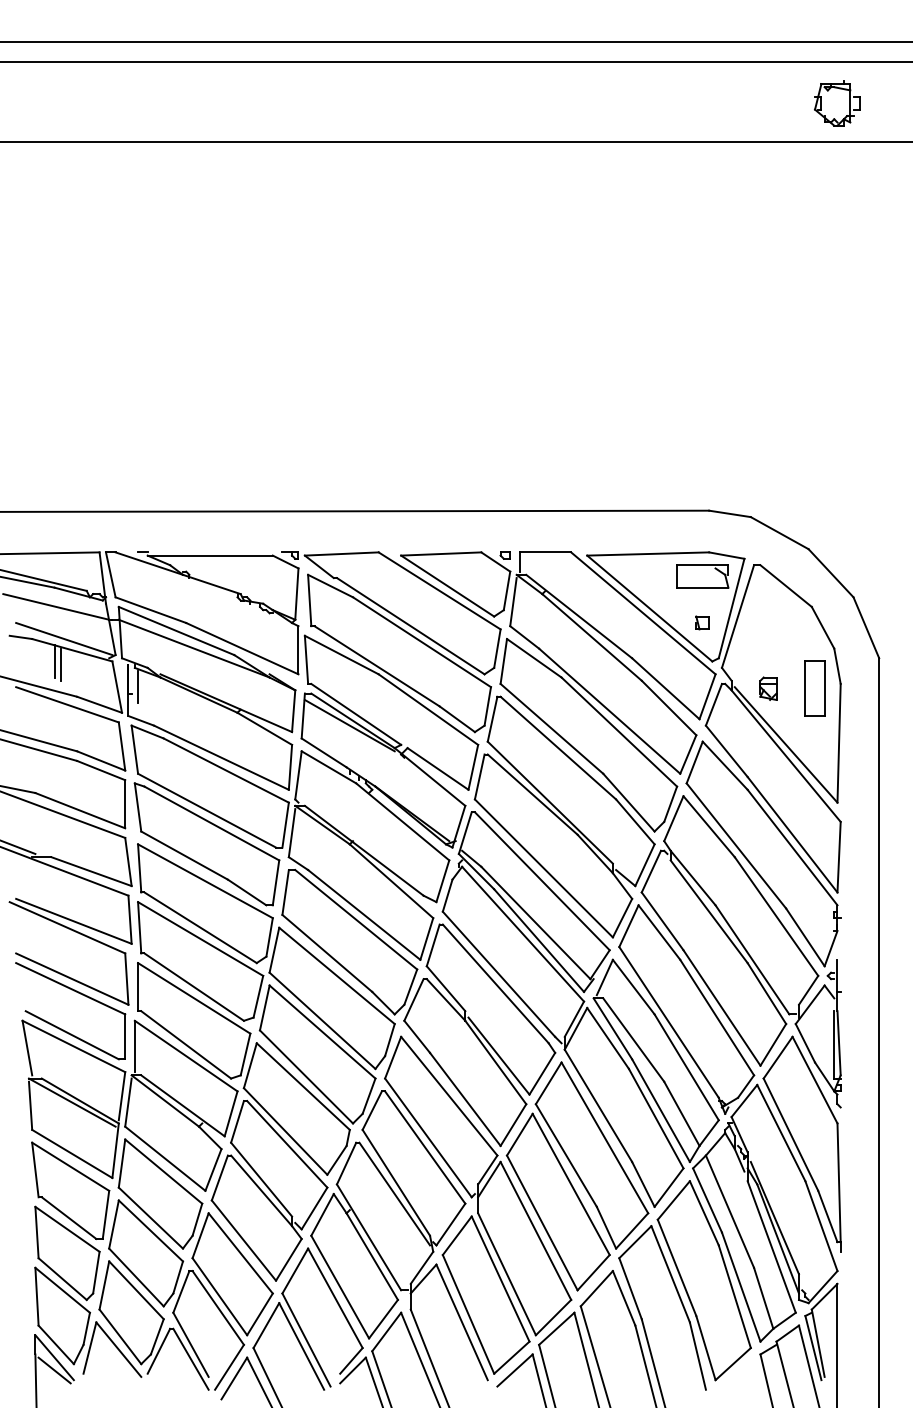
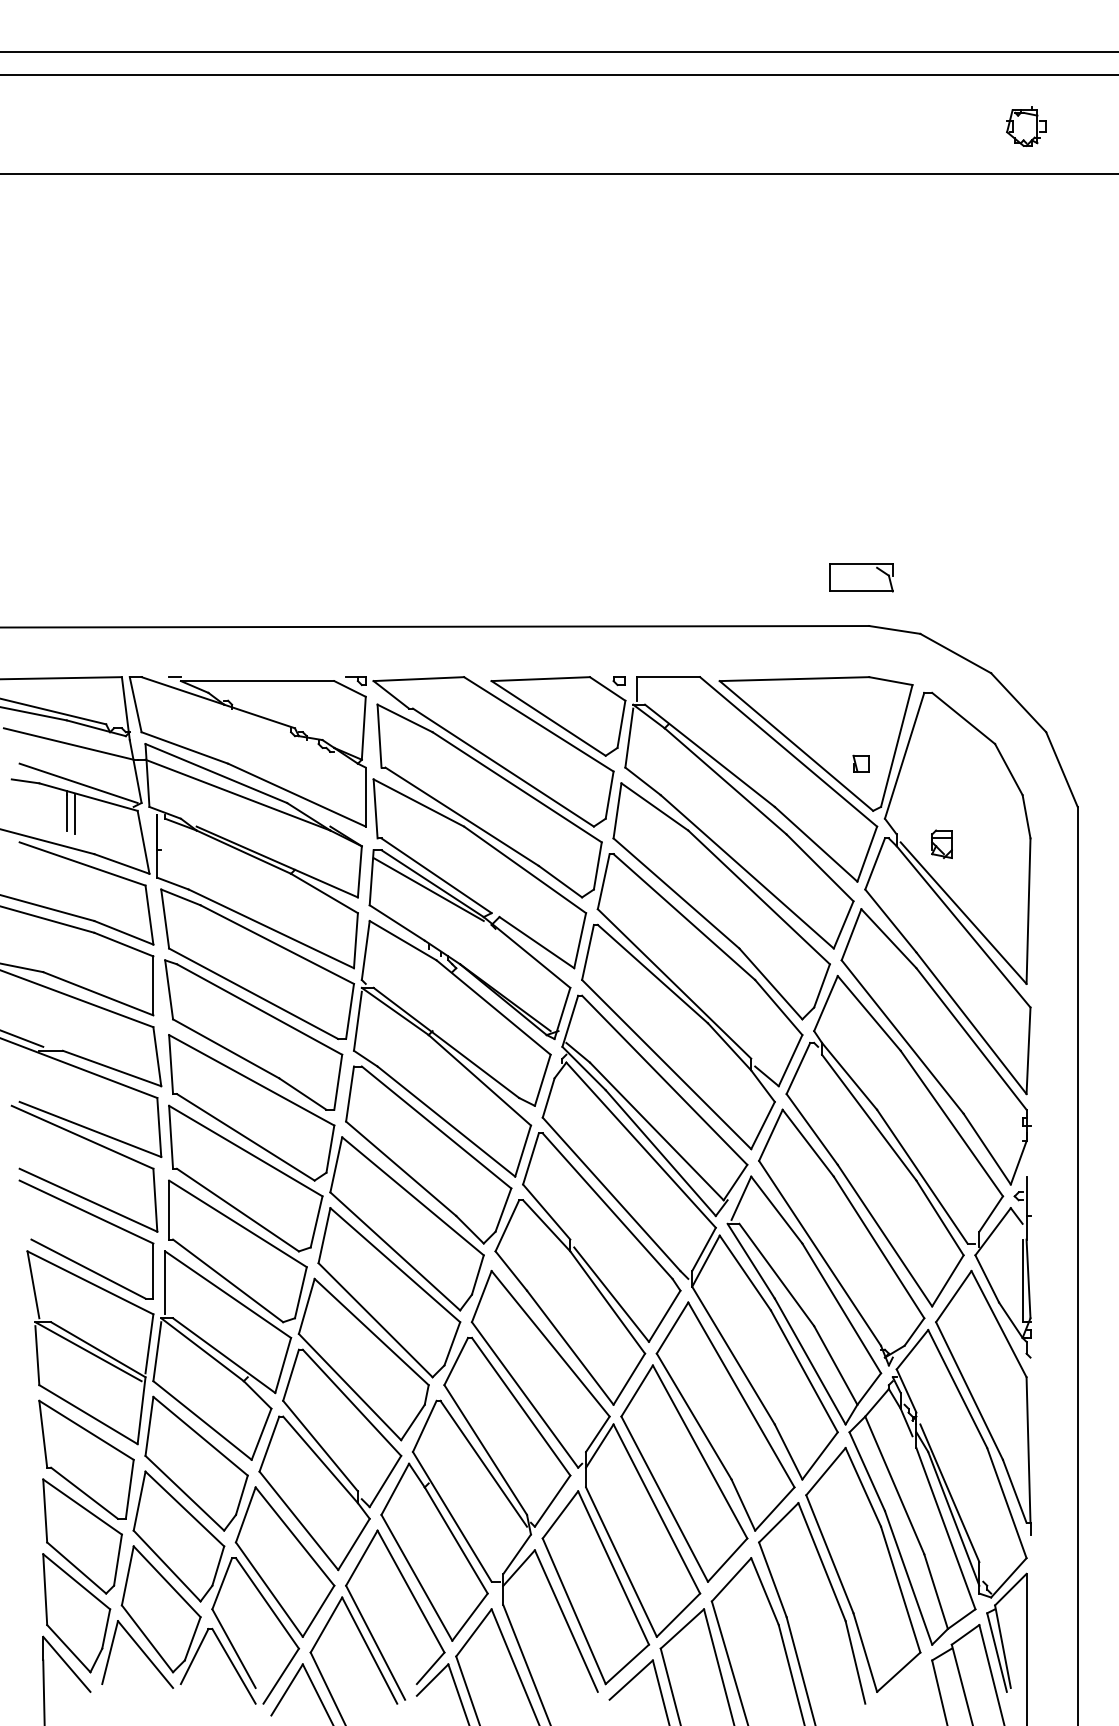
part: (836, 103) -> (1025, 126), size x0.7
part: (702, 565) -> (861, 564), moved
line: (138, 687) -> (169, 842), removed
part: (814, 688) -> (998, 844), removed
line: (54, 1370) -> (66, 1679), removed

